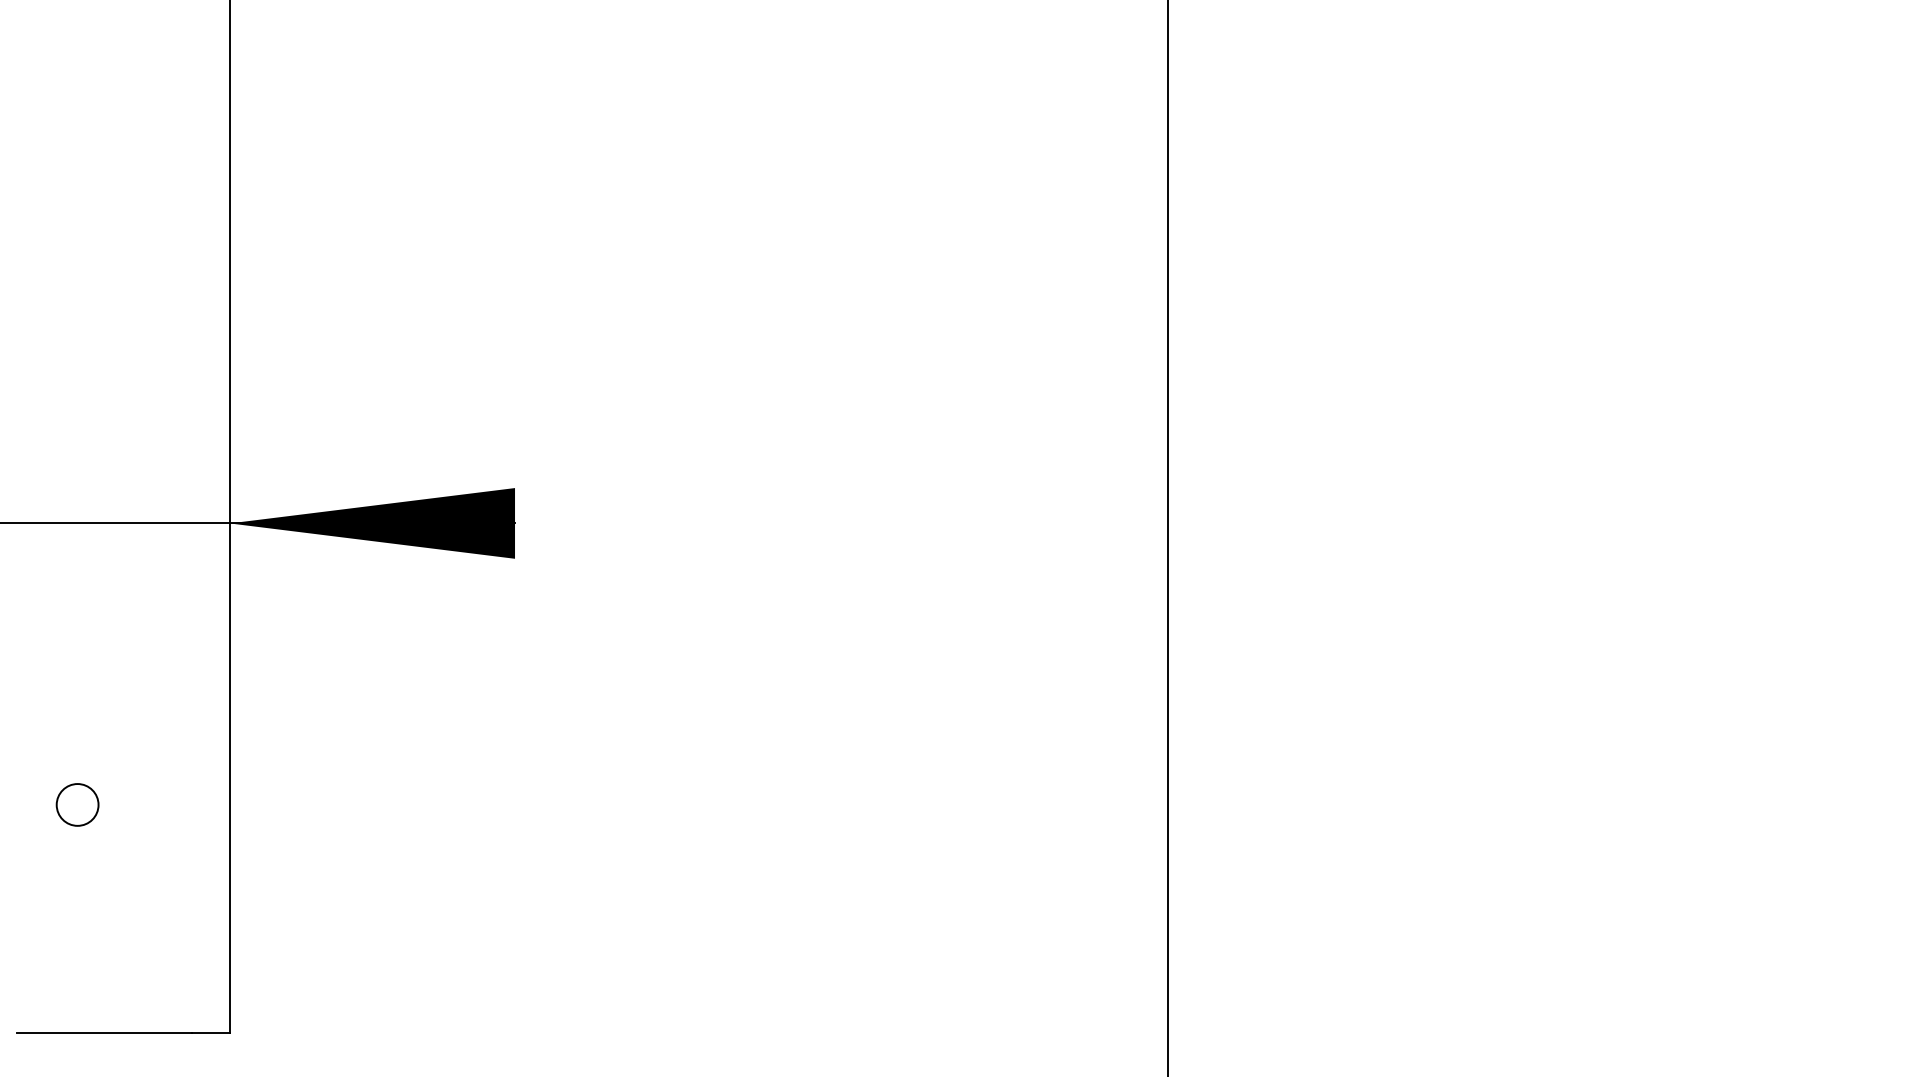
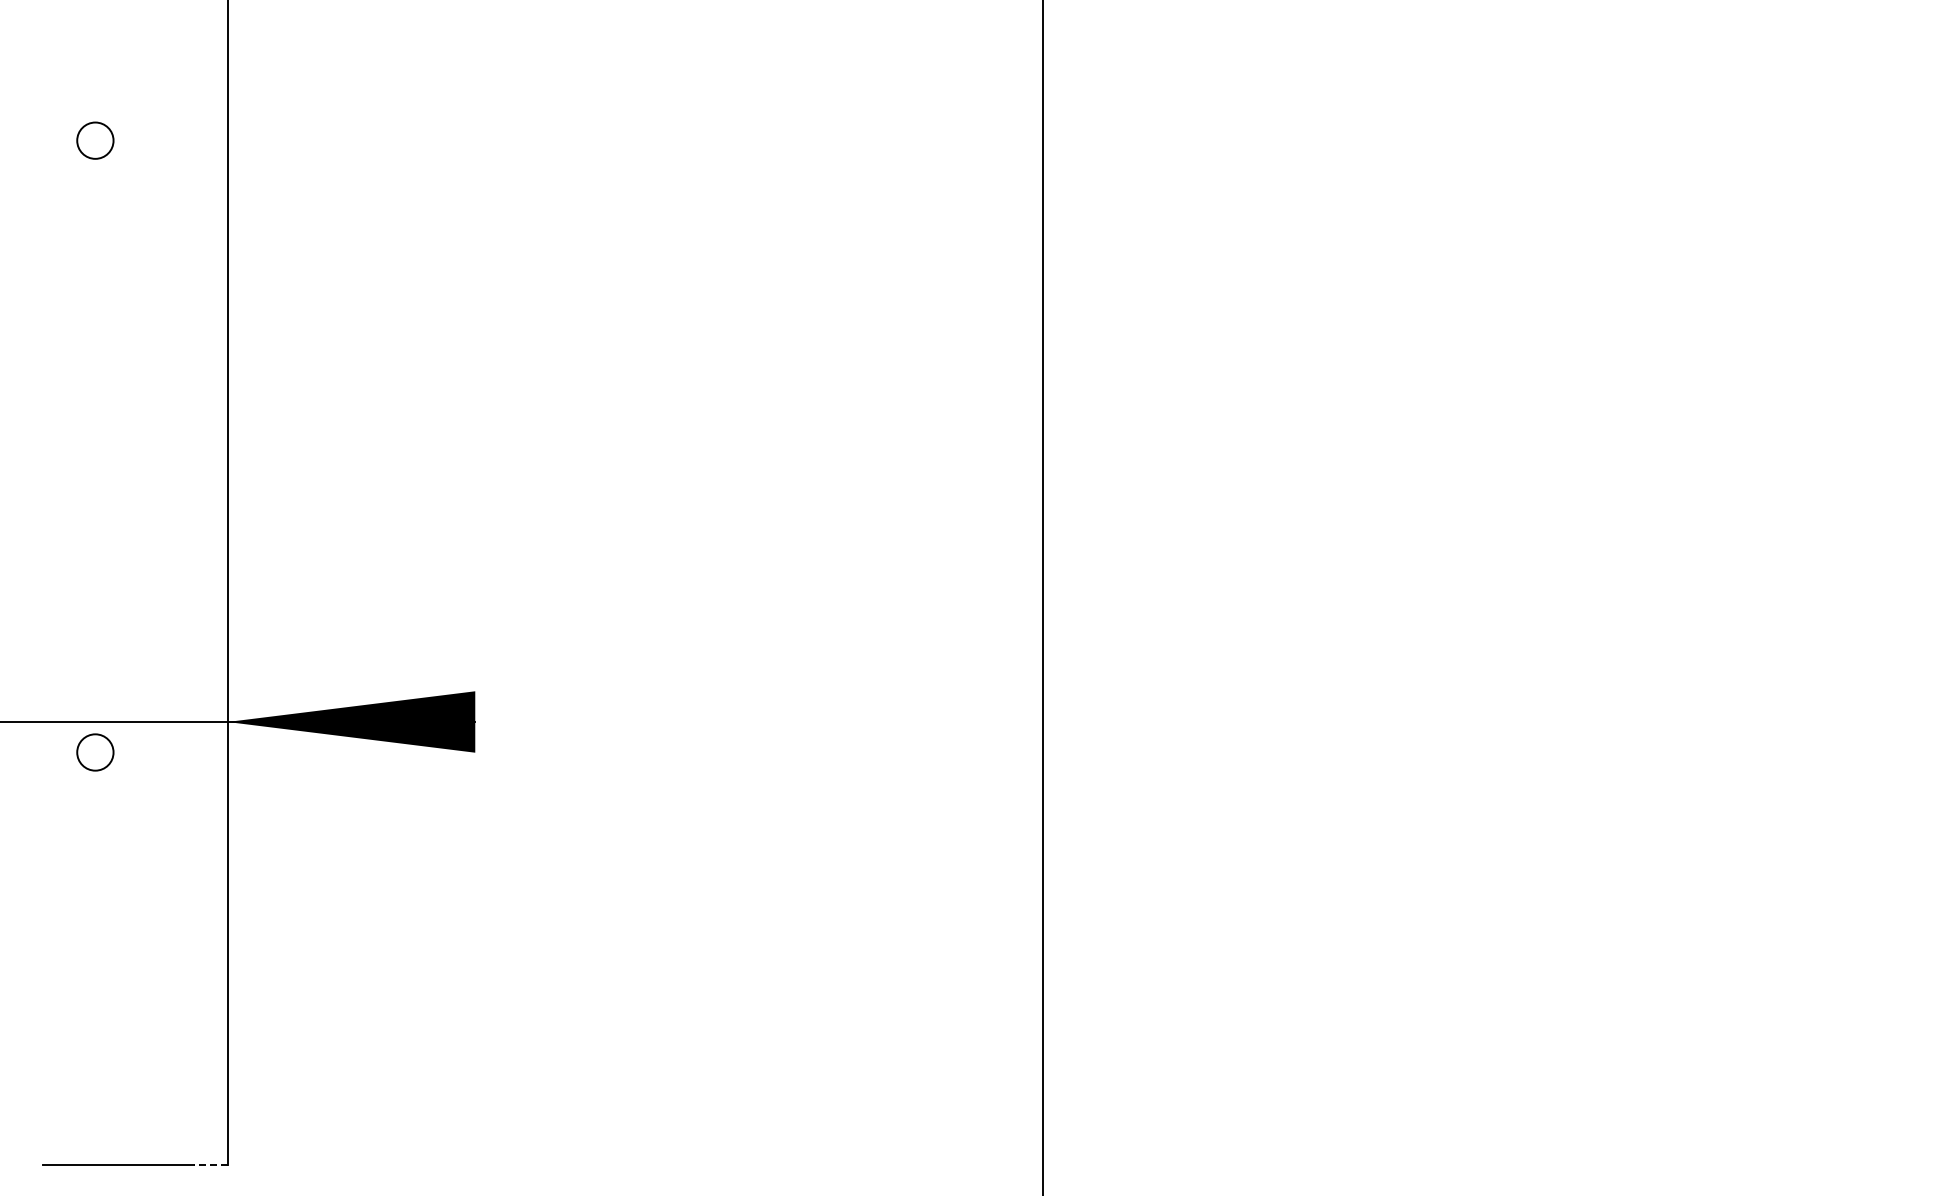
circle: (77, 804) -> (95, 752), moved
line: (211, 1032) -> (211, 1164), solid -> dashed

